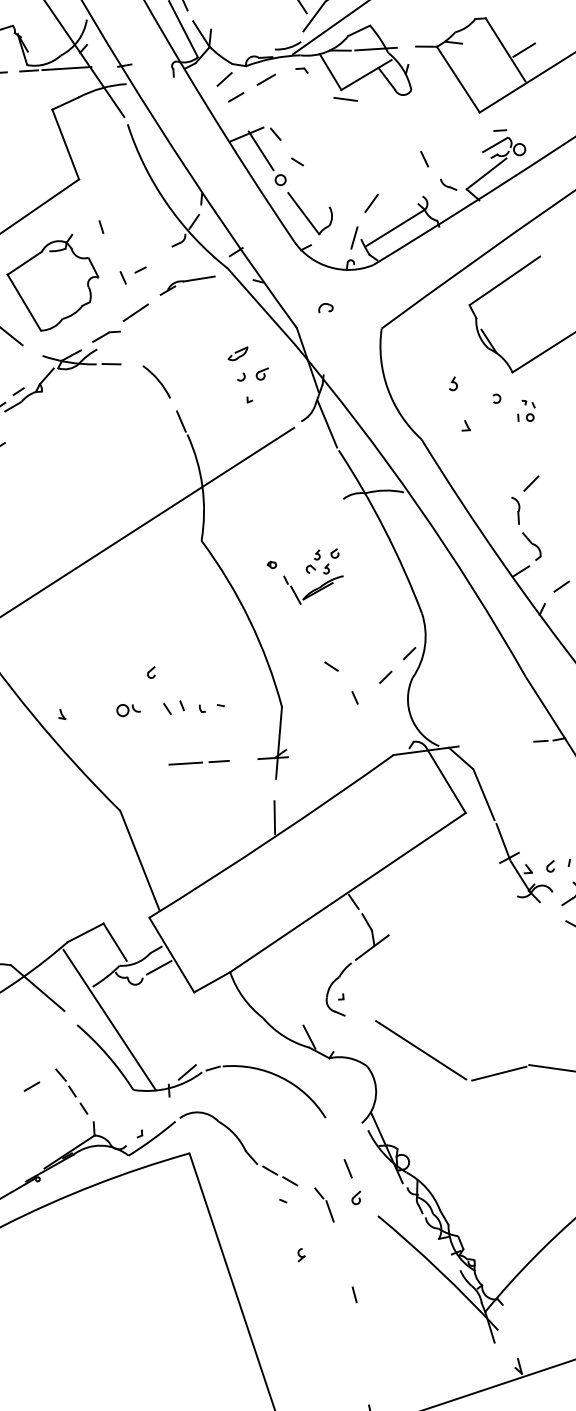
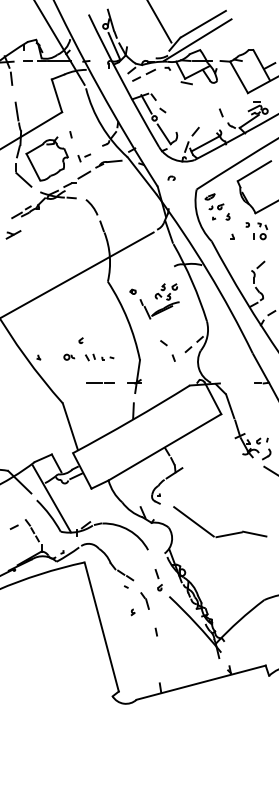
part: (249, 374) -> (214, 206), moved
part: (525, 411) -> (260, 231), size x1.67
part: (305, 577) -> (154, 301), size x1.43
part: (323, 1203) -> (144, 600), moved

